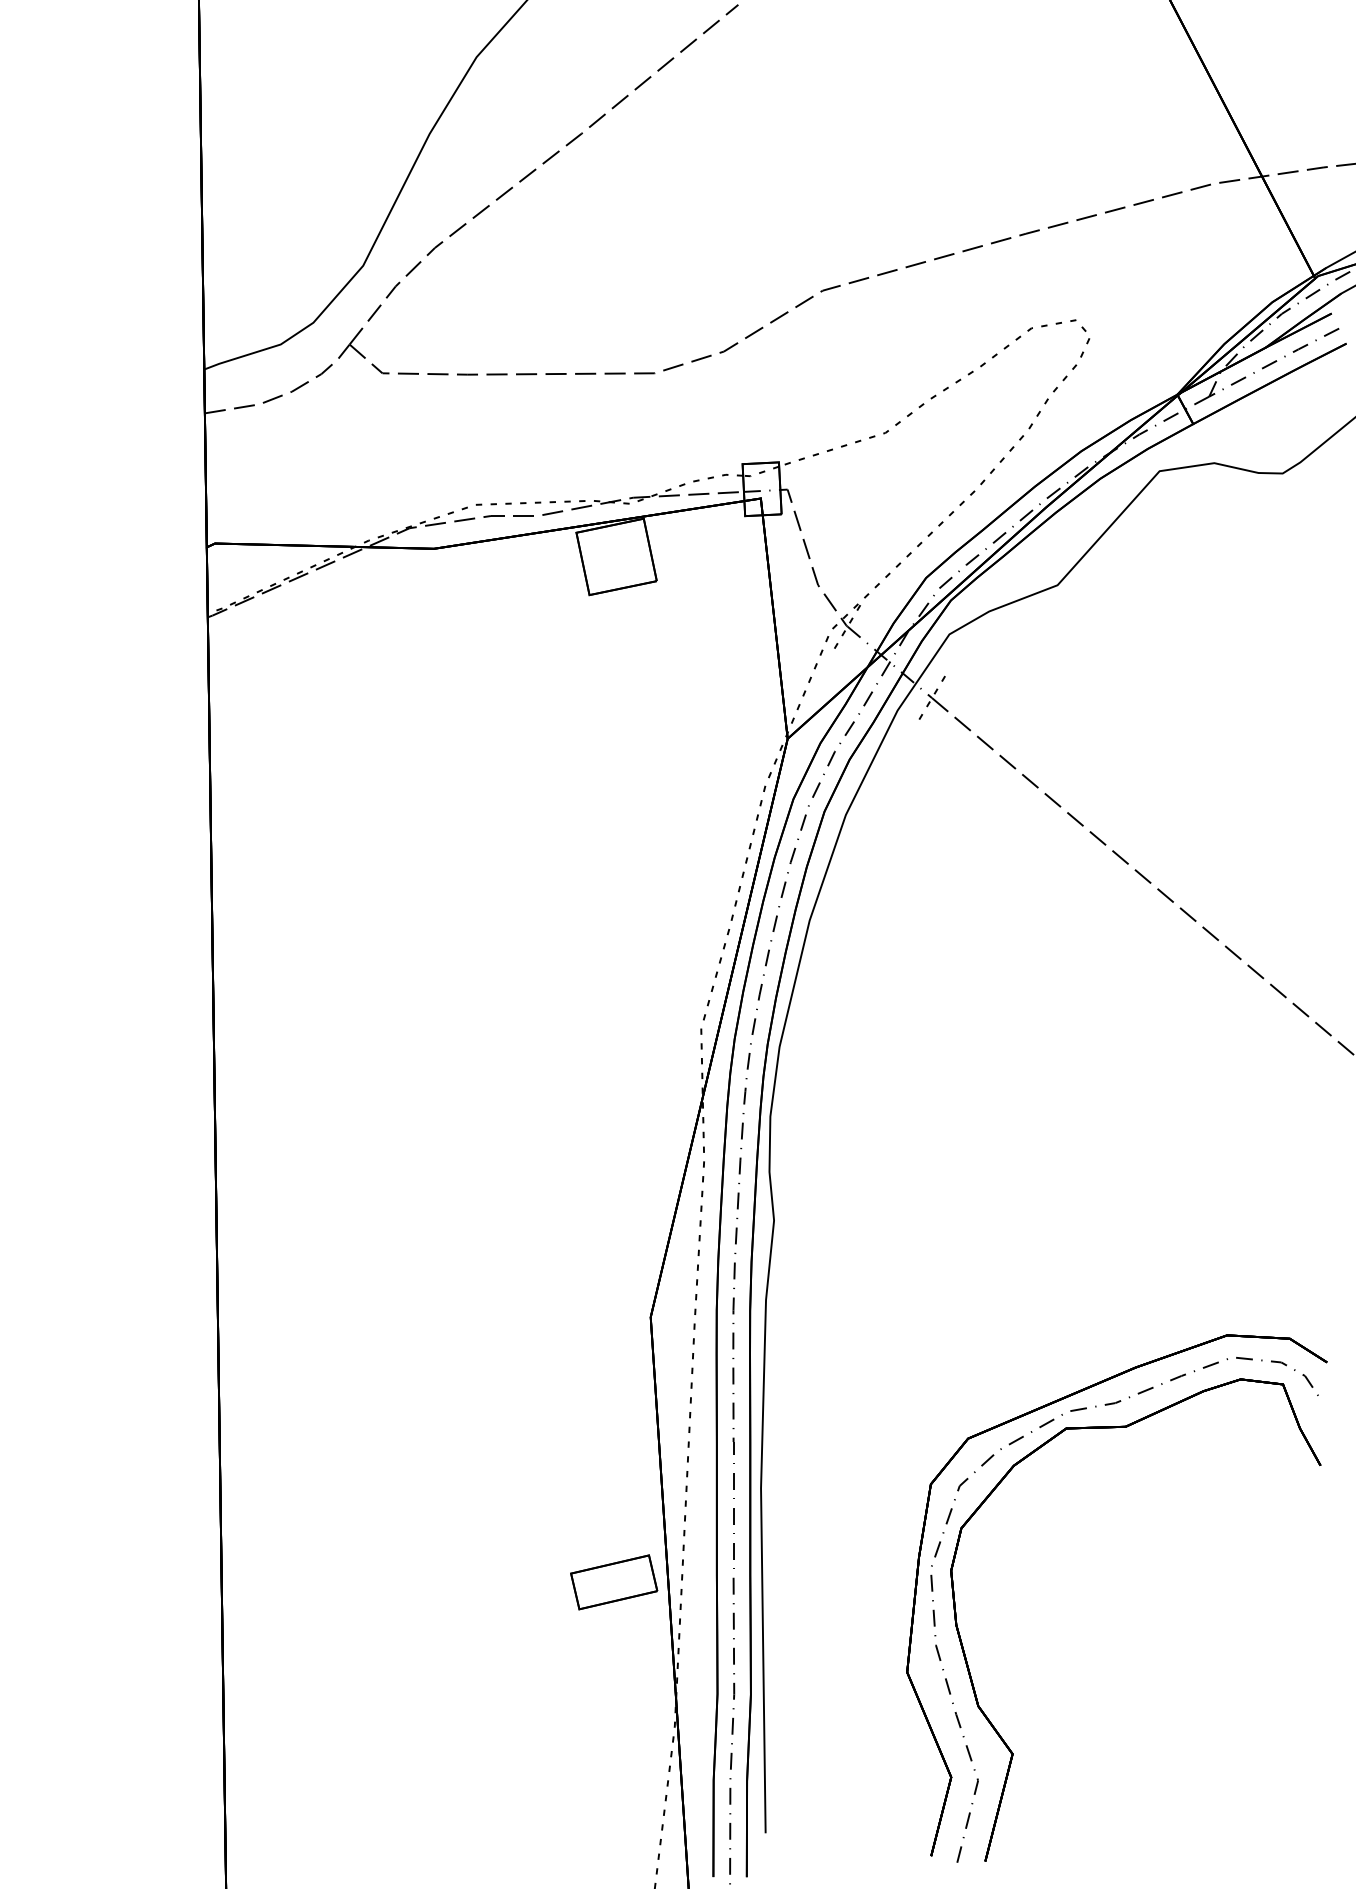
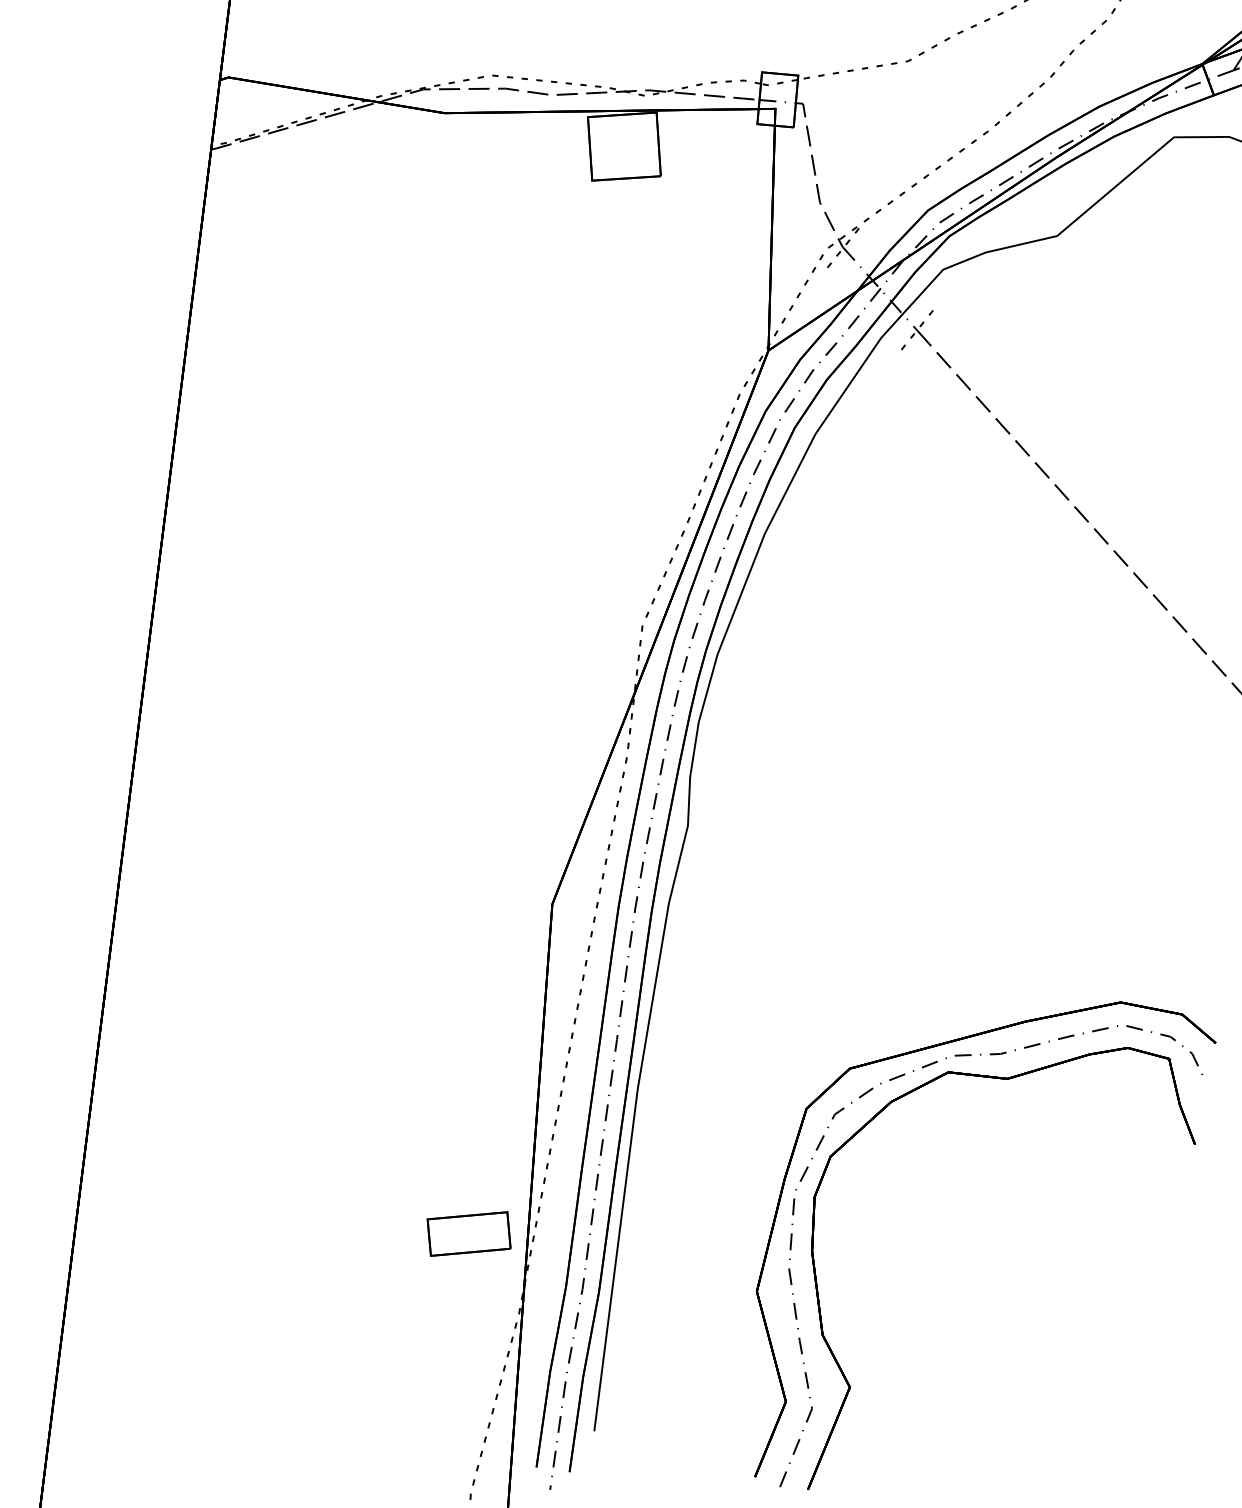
part: (614, 1582) -> (469, 1234), moved

